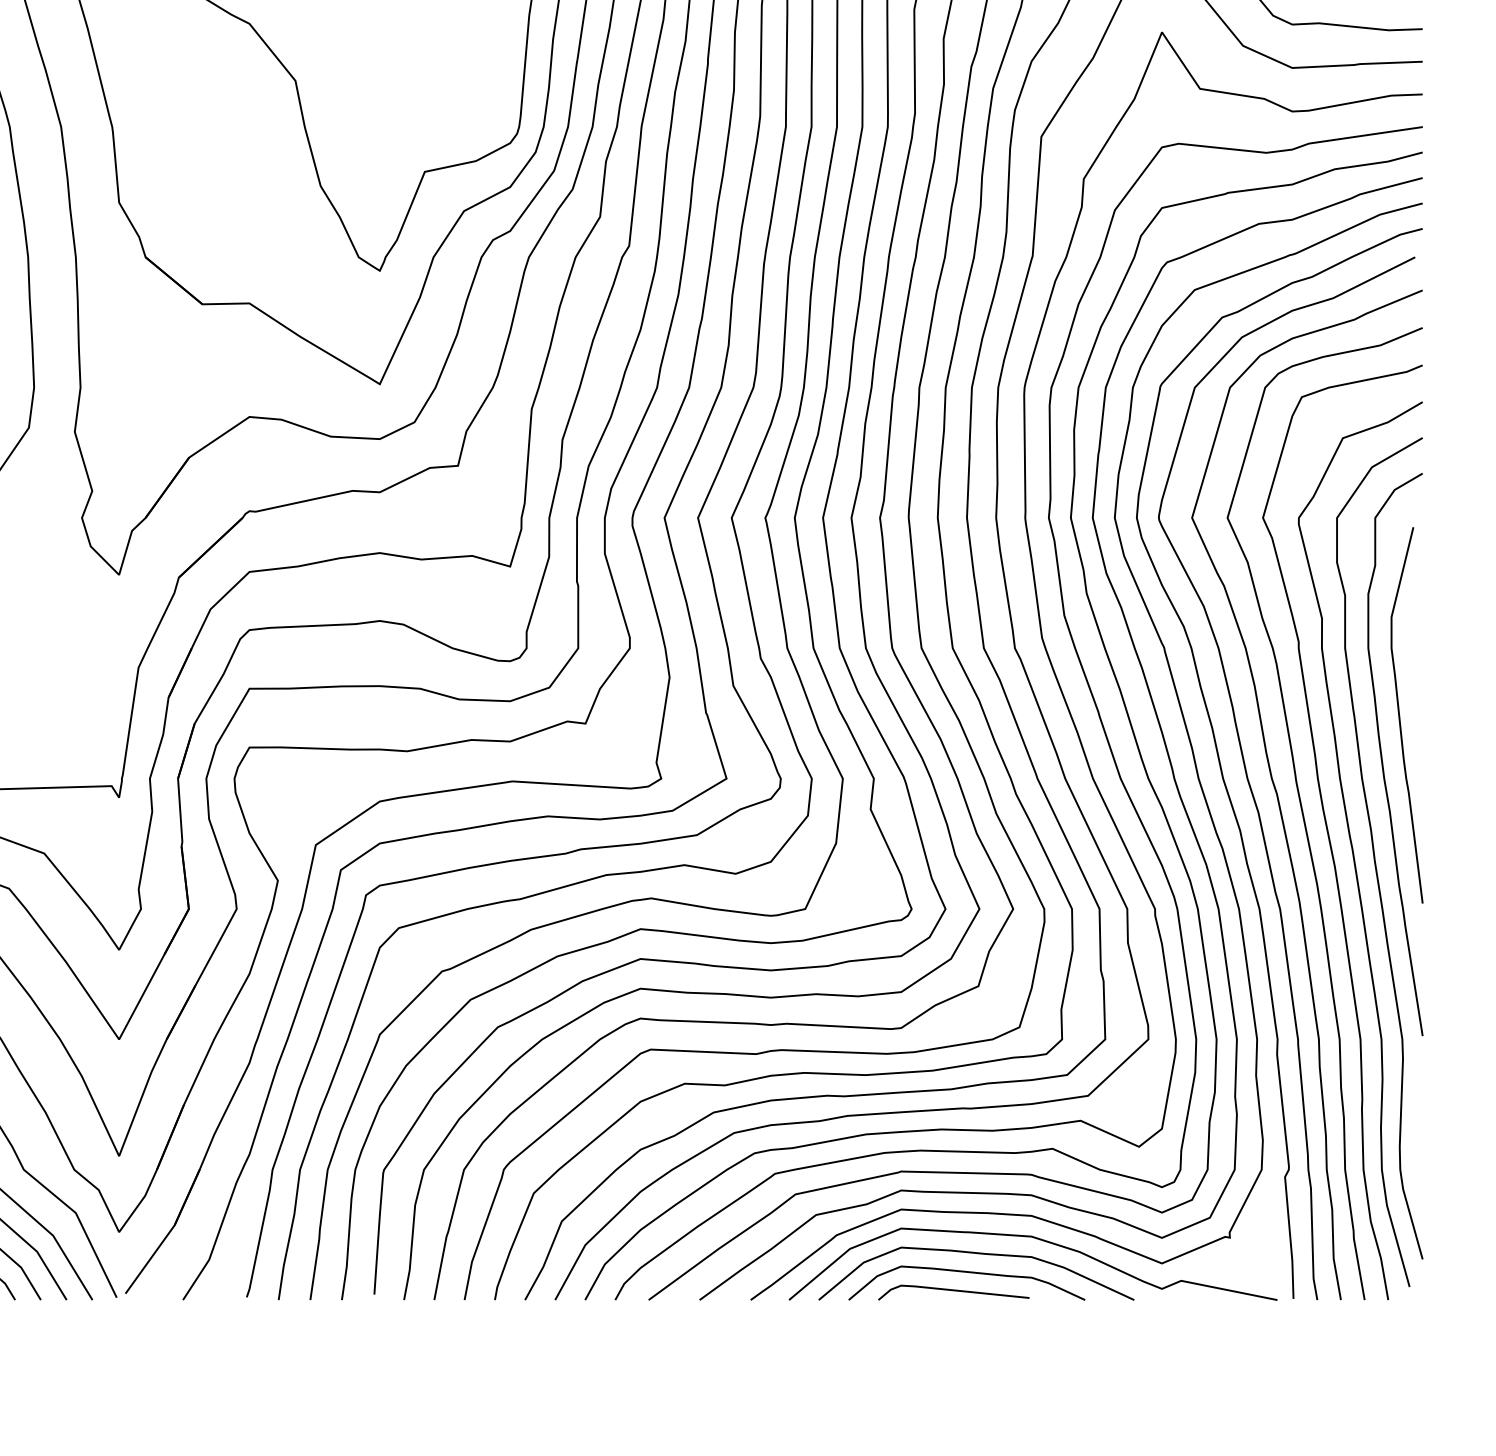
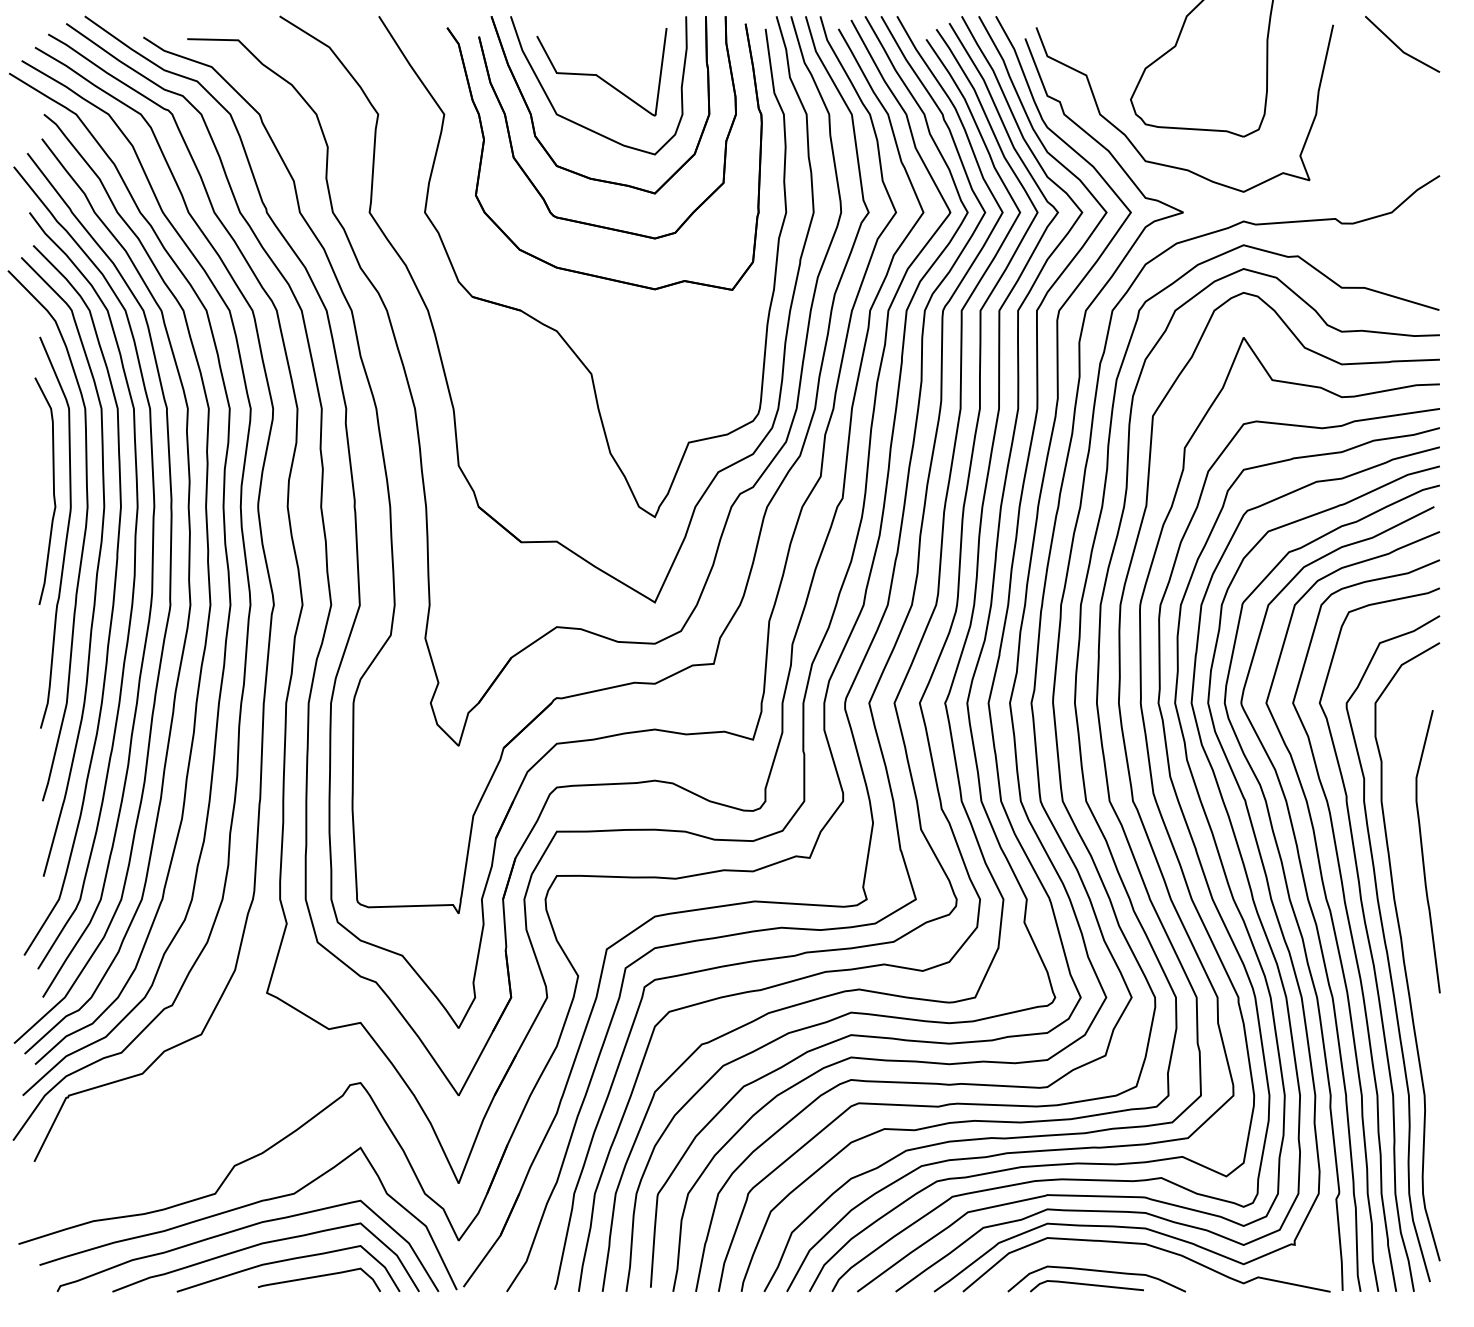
curve: (1383, 760) -> (1410, 885), removed
curve: (975, 1254) -> (1103, 1257), removed

